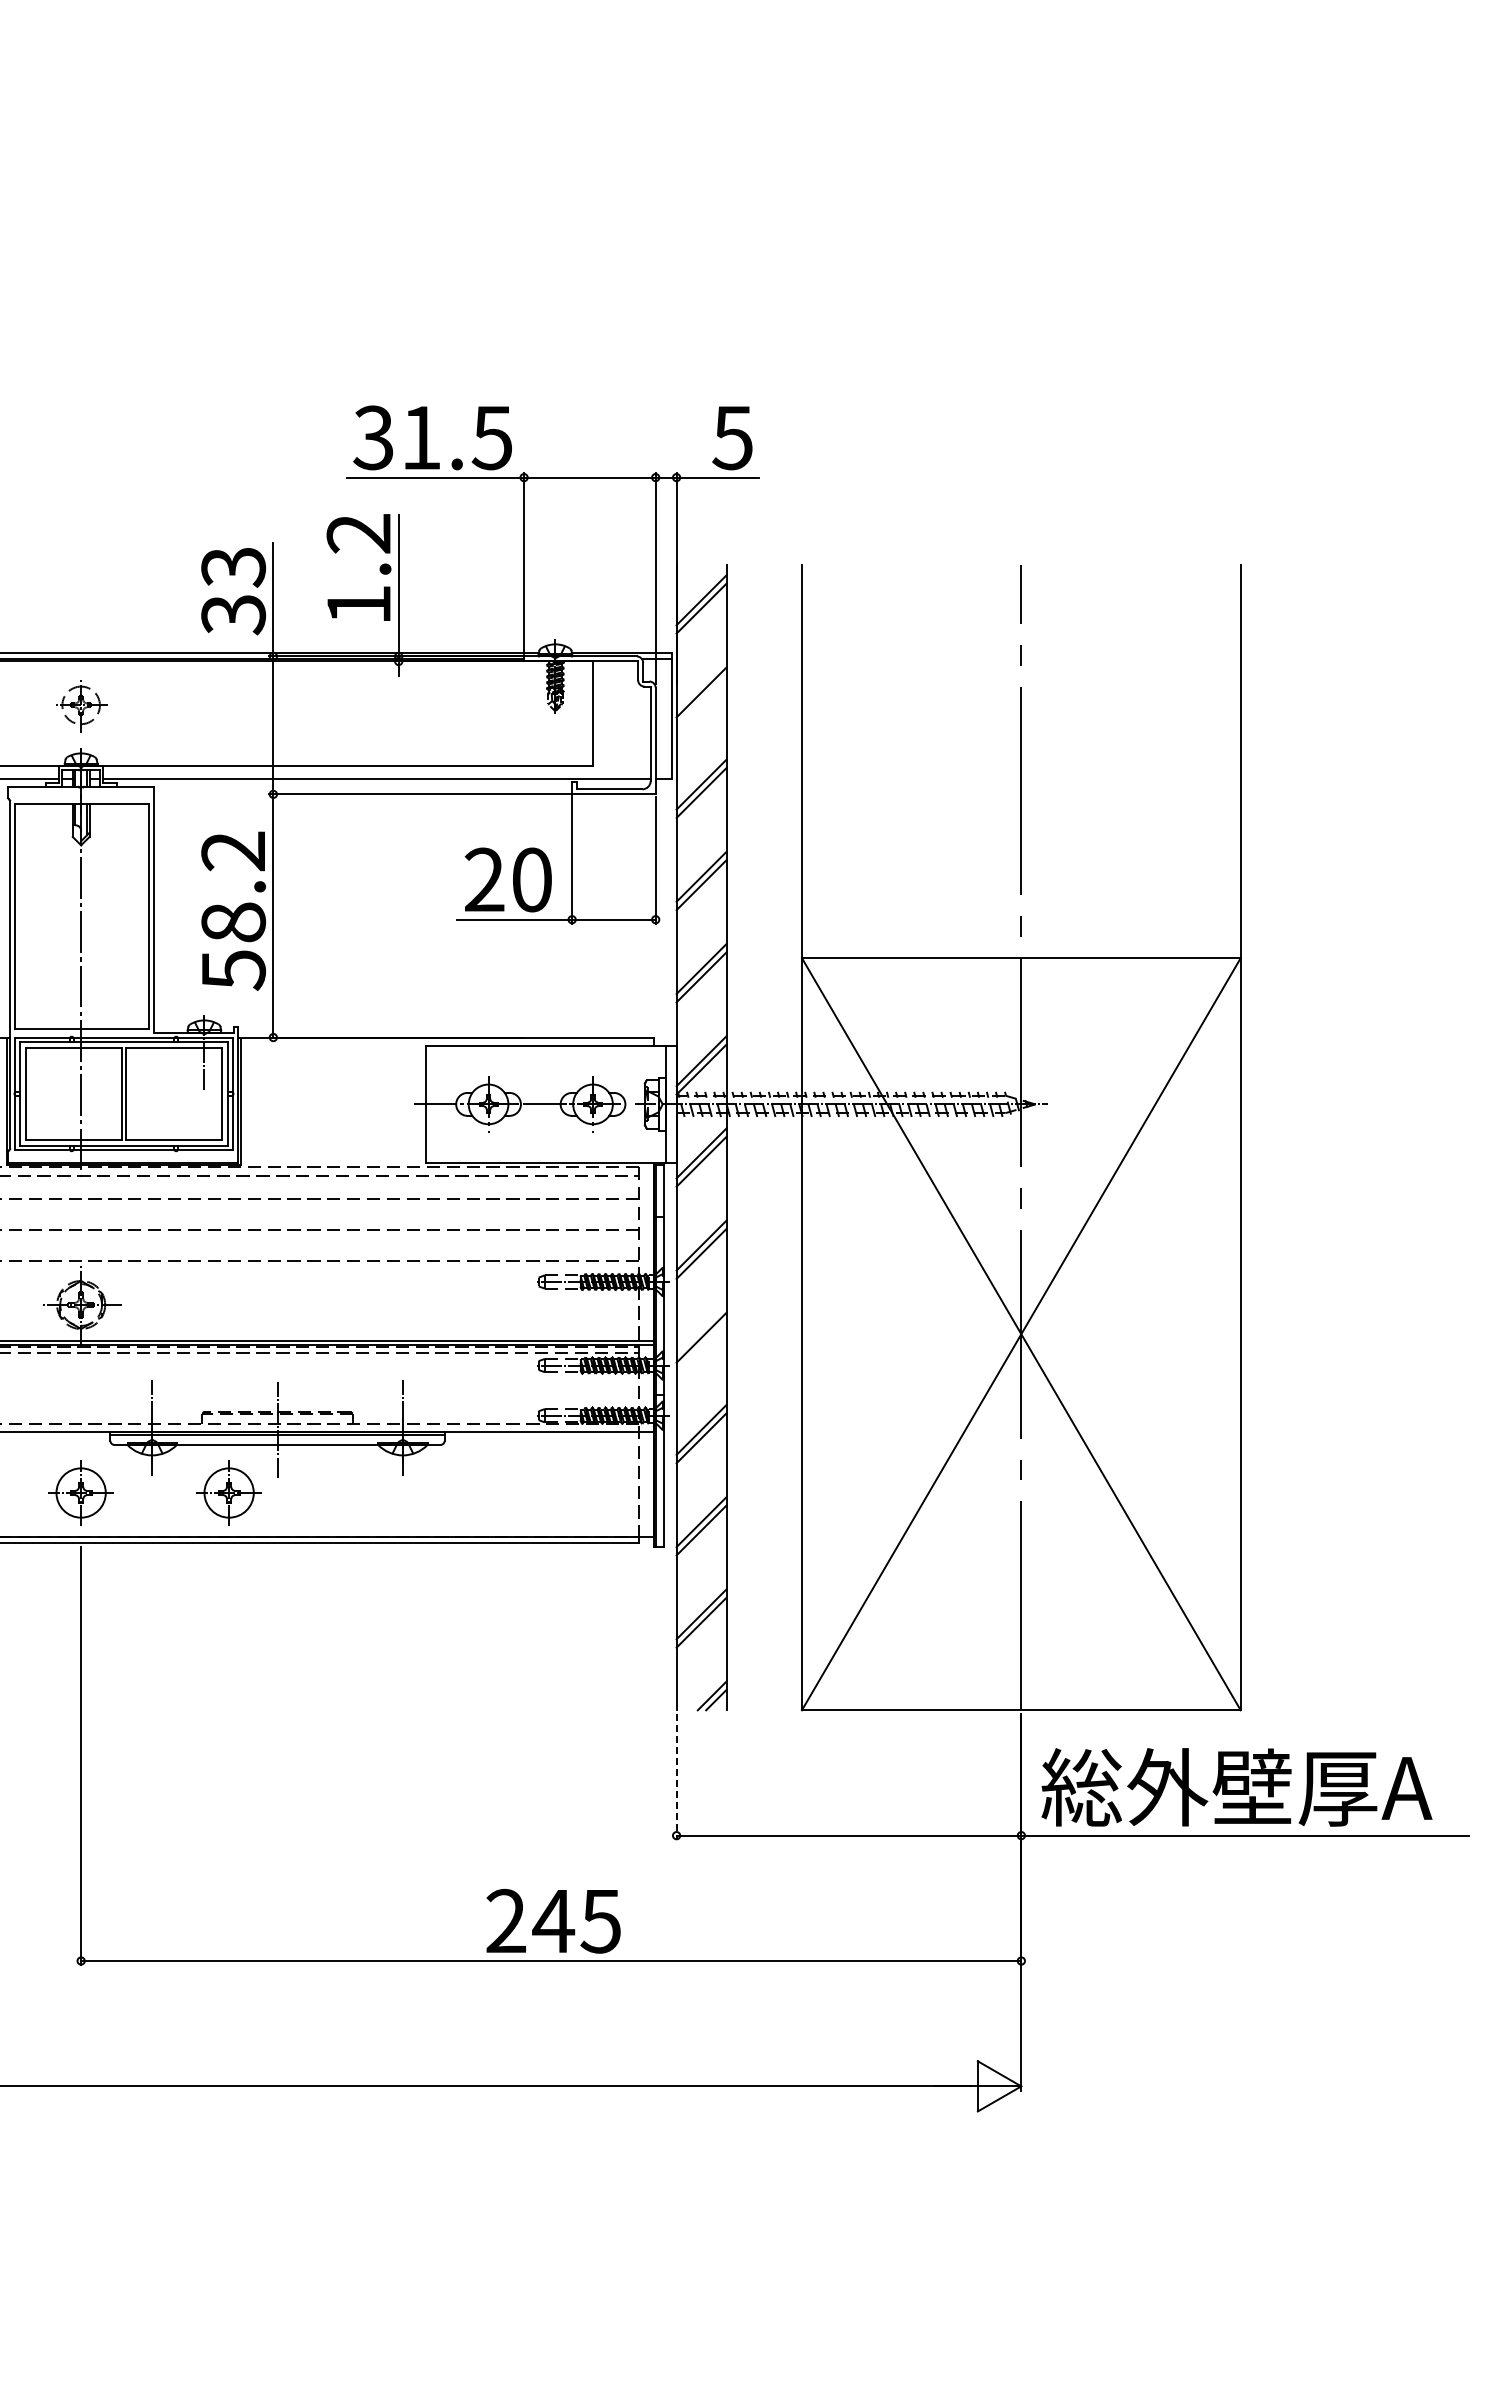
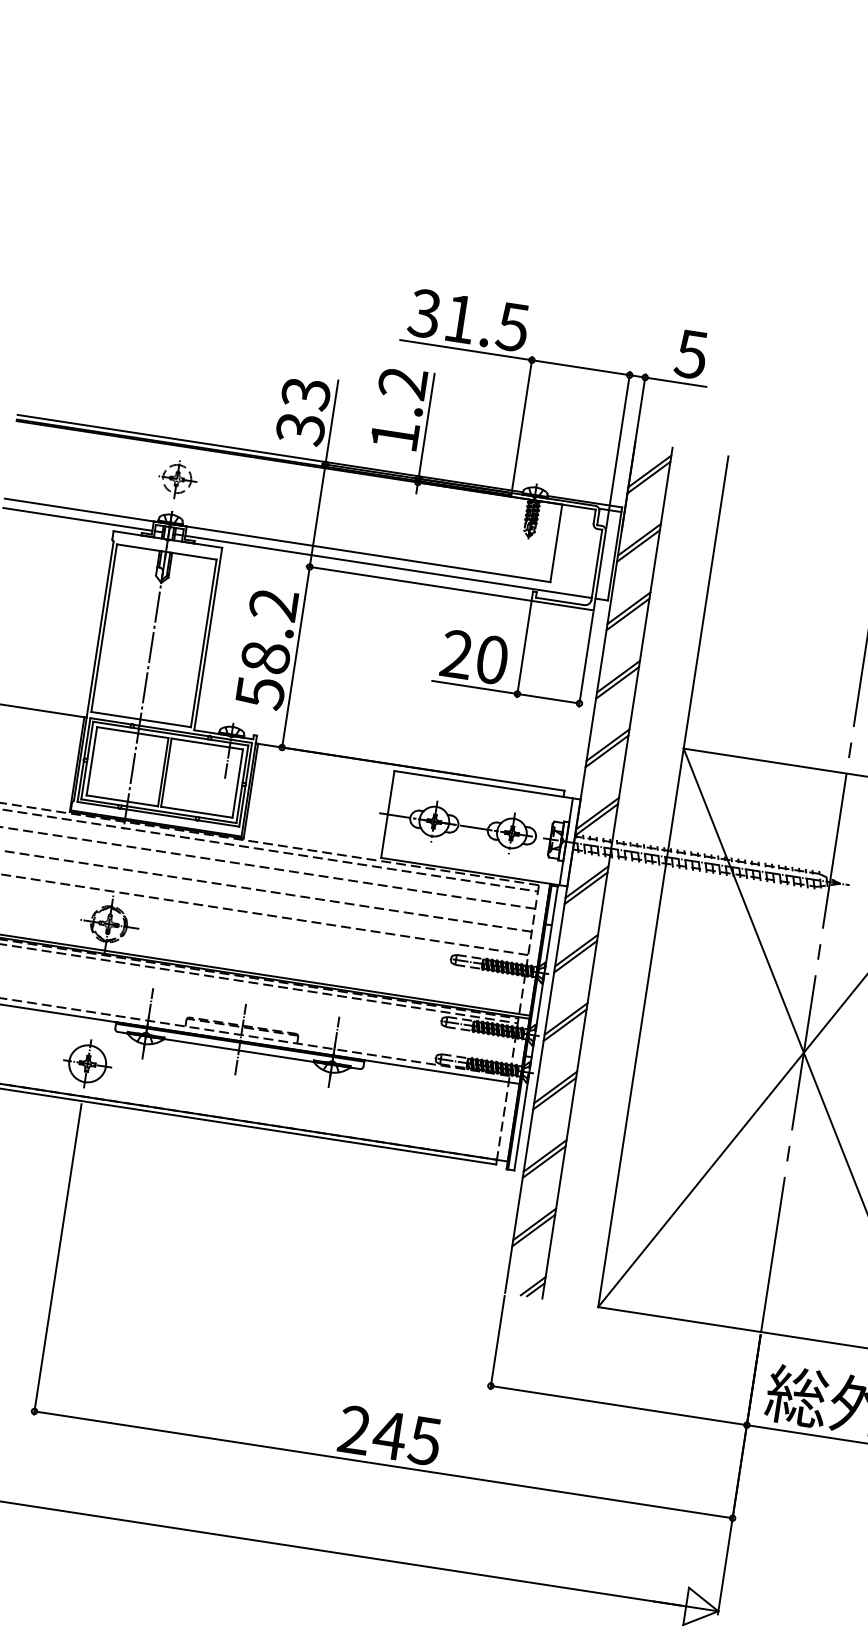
line: (701, 700) -> (638, 545), added
line: (701, 1345) -> (565, 1024), added
part: (228, 1492) -> (197, 1080), removed
line: (676, 1777) -> (497, 1342), dashed -> solid

